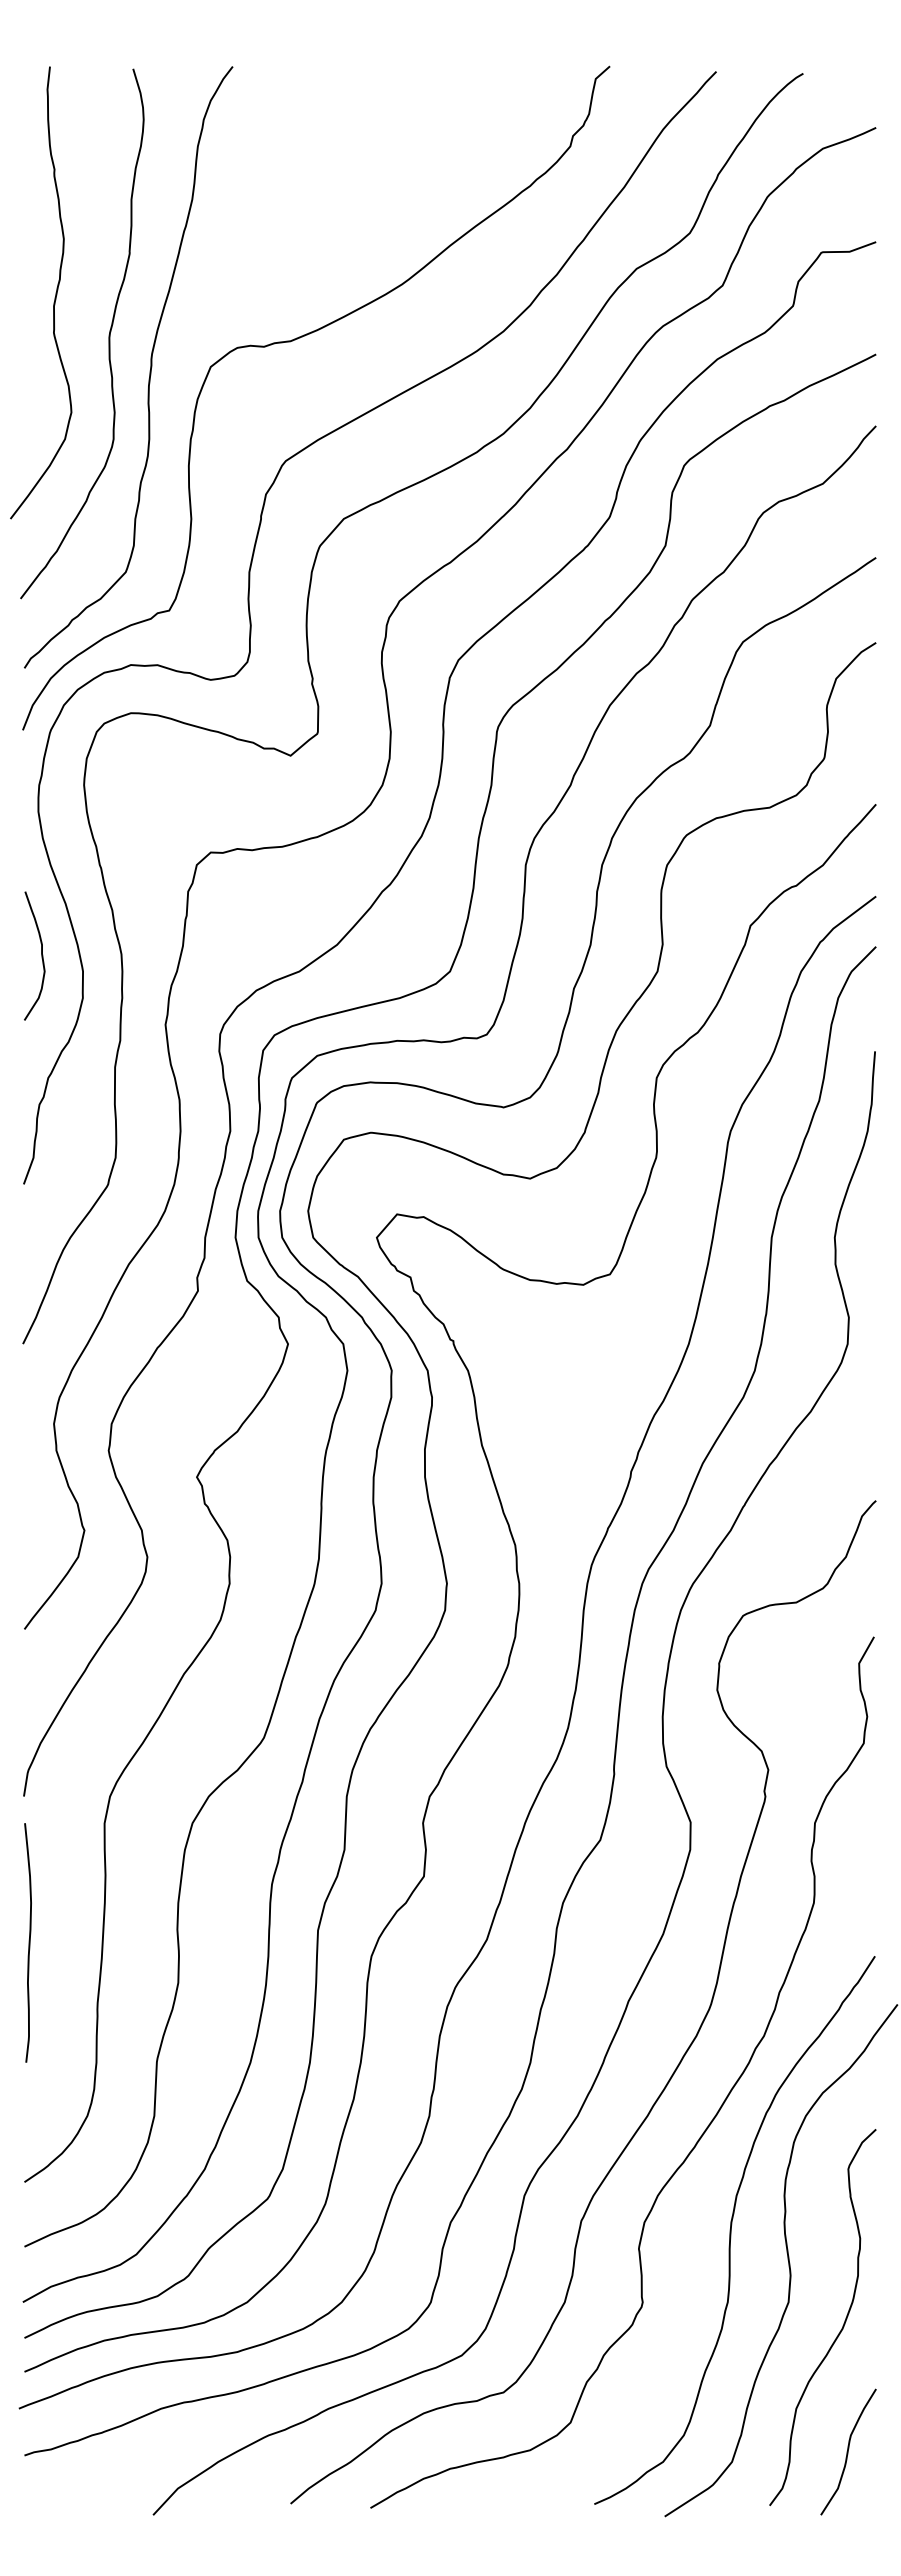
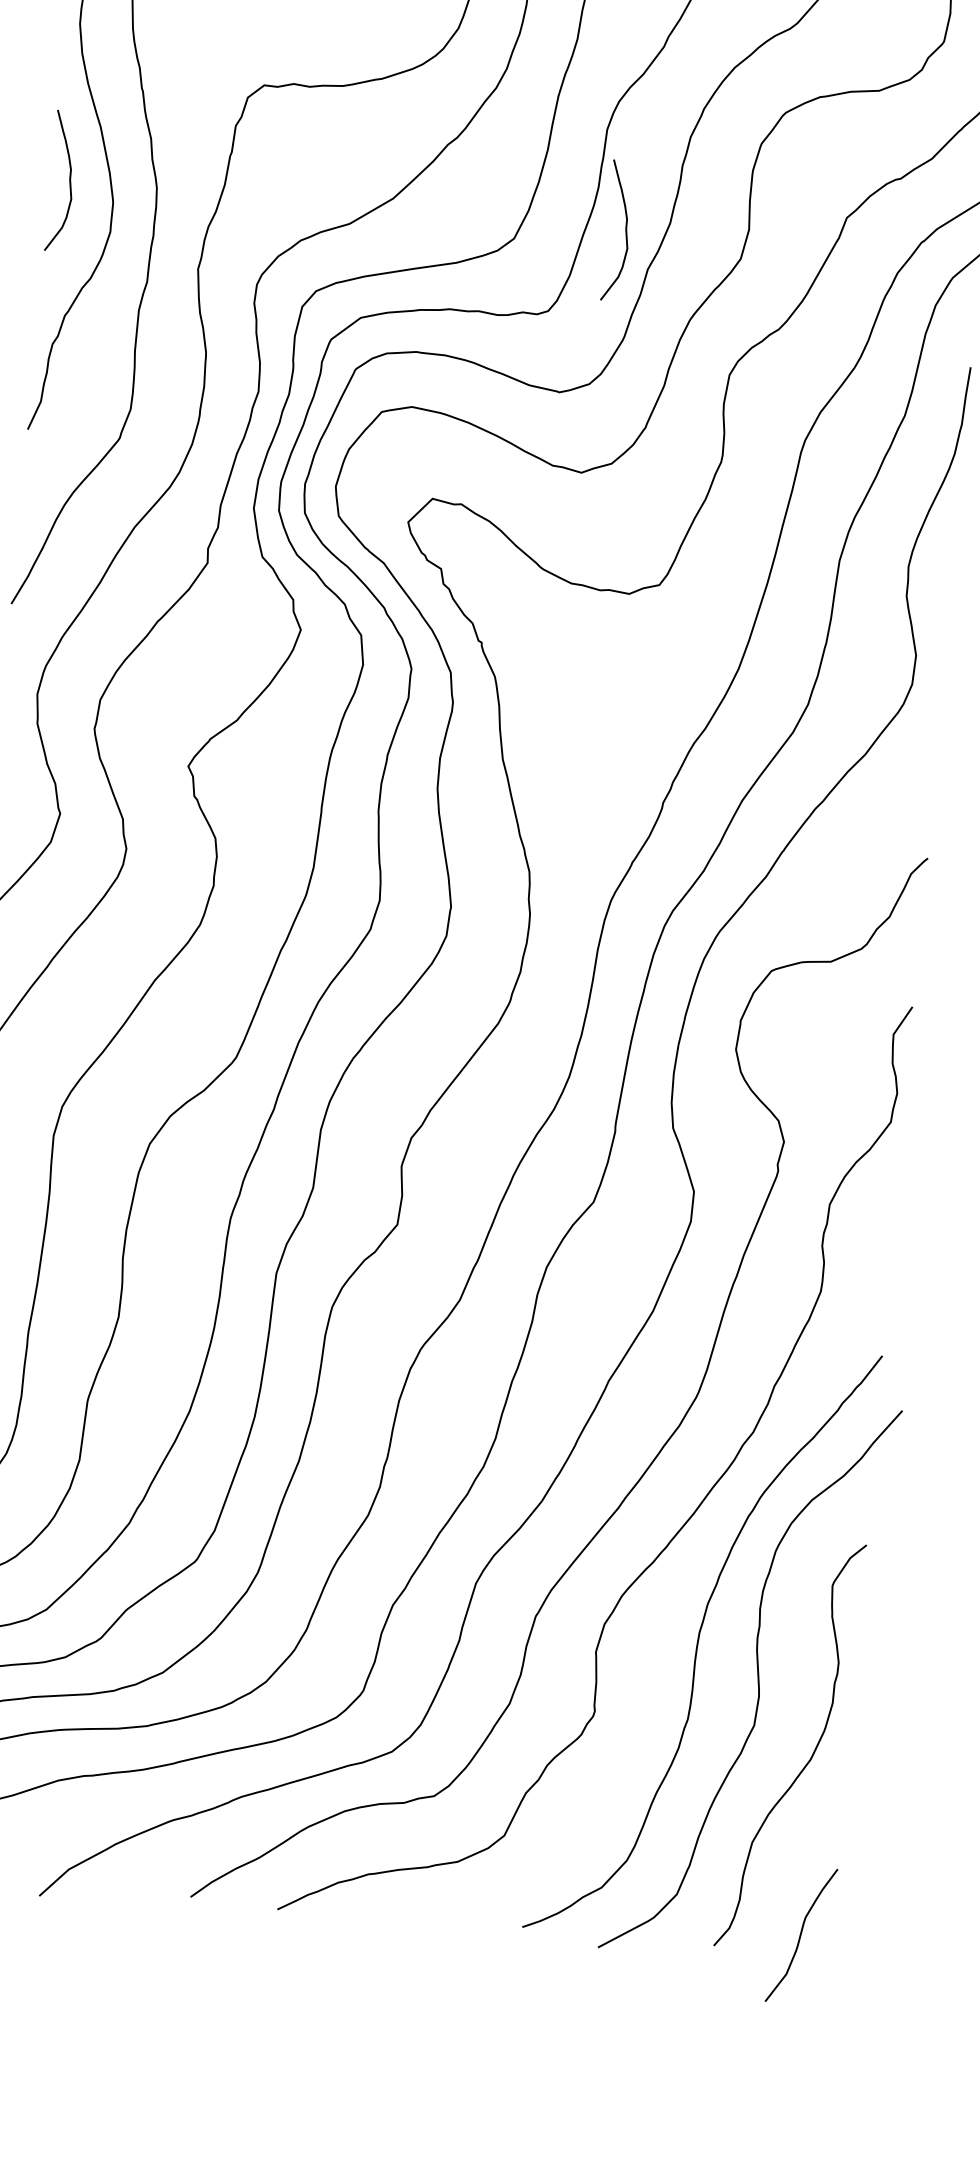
curve: (550, 955) -> (625, 230), added
curve: (848, 2451) -> (801, 1934), moved

